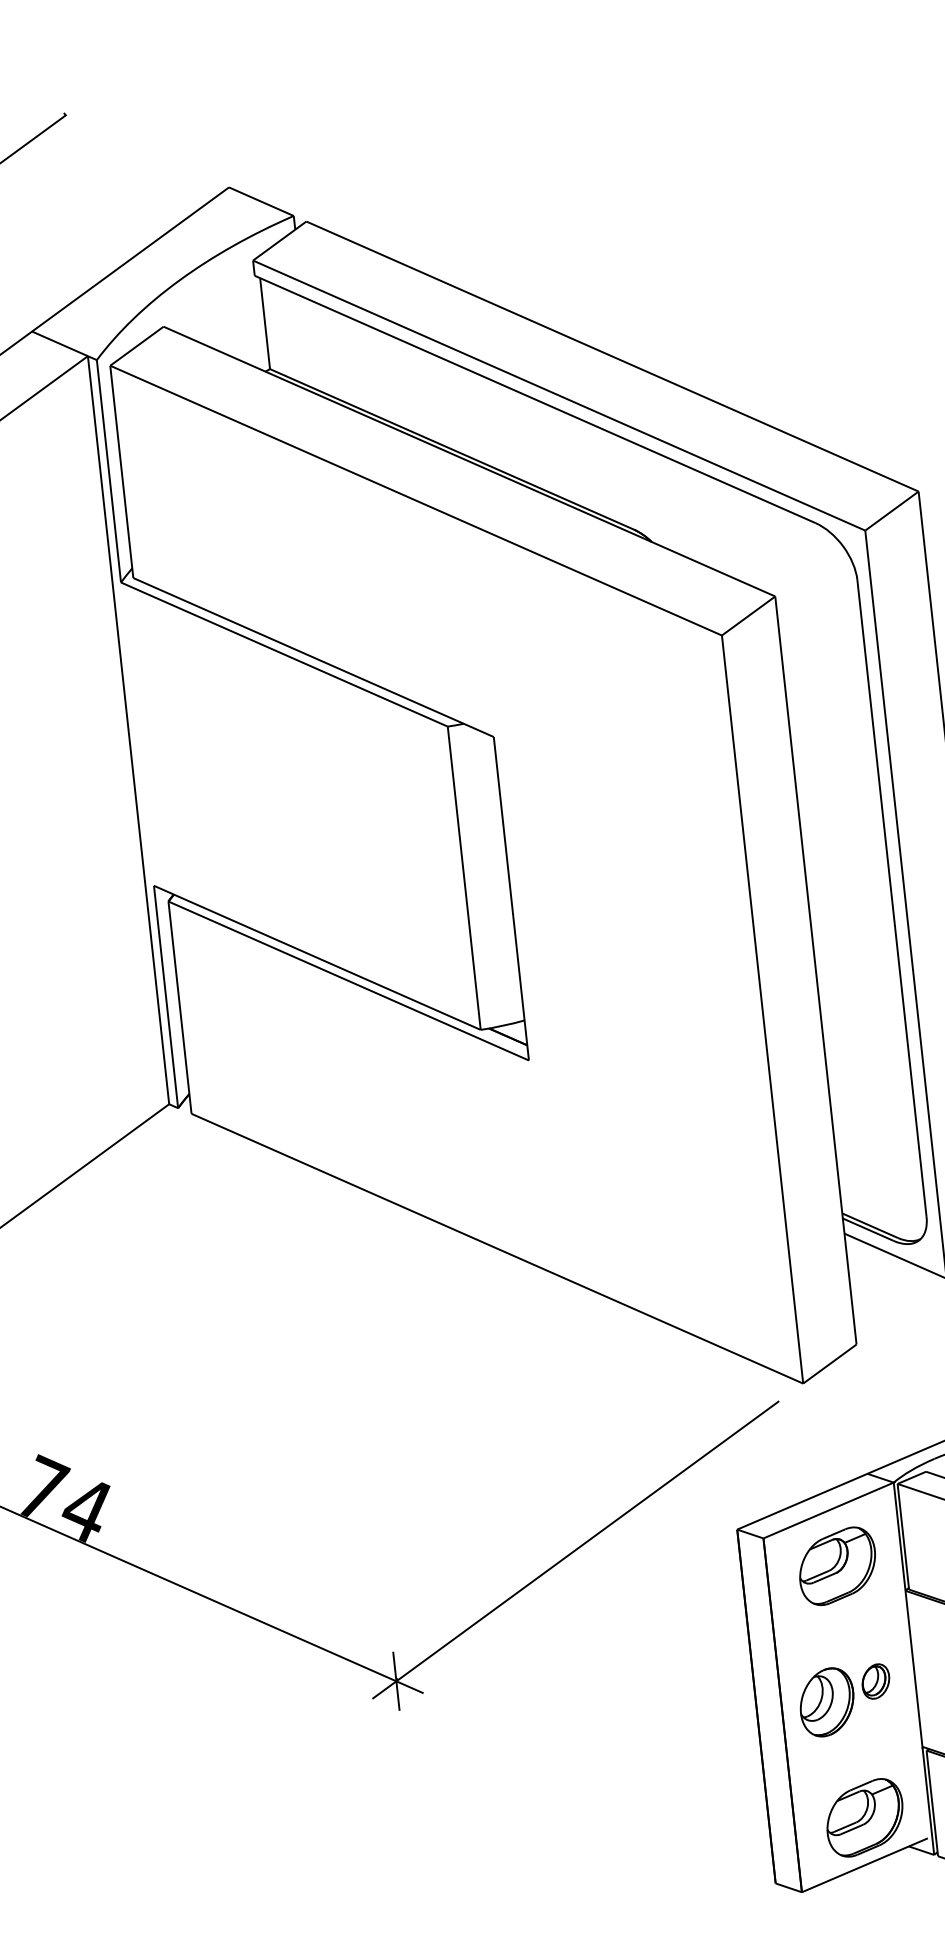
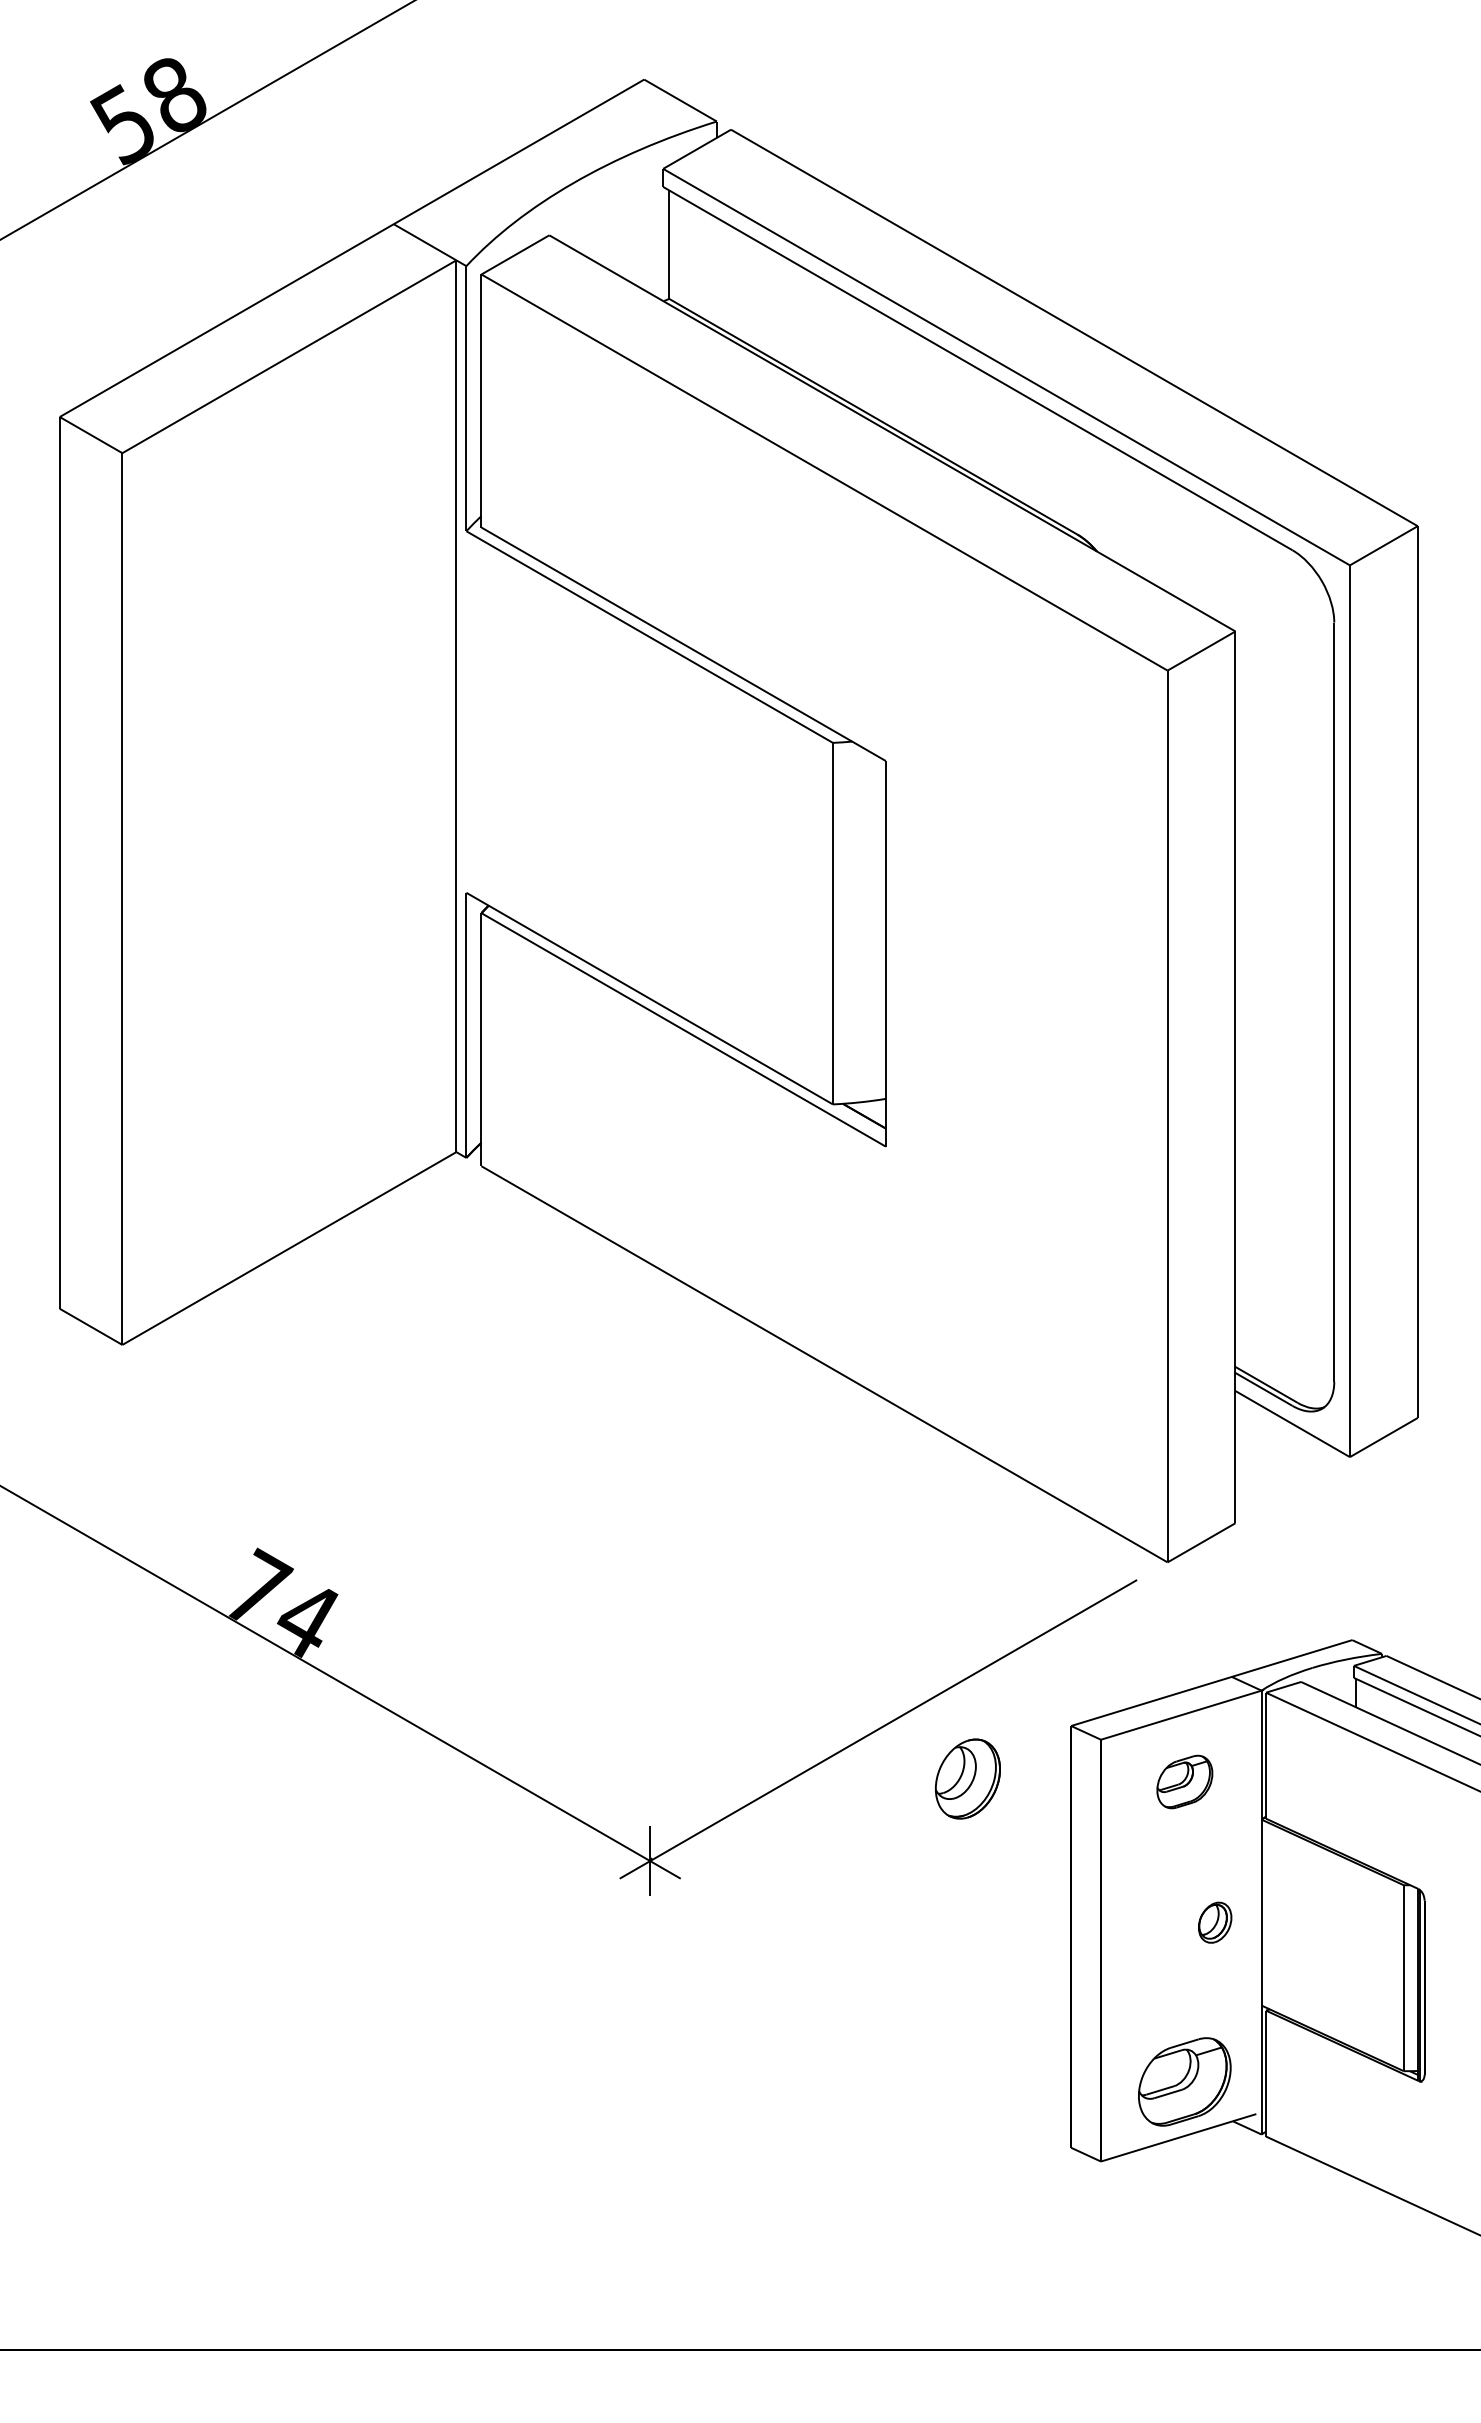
part: (837, 1565) -> (1184, 1781), size x0.6
part: (826, 1701) -> (967, 1778), moved

